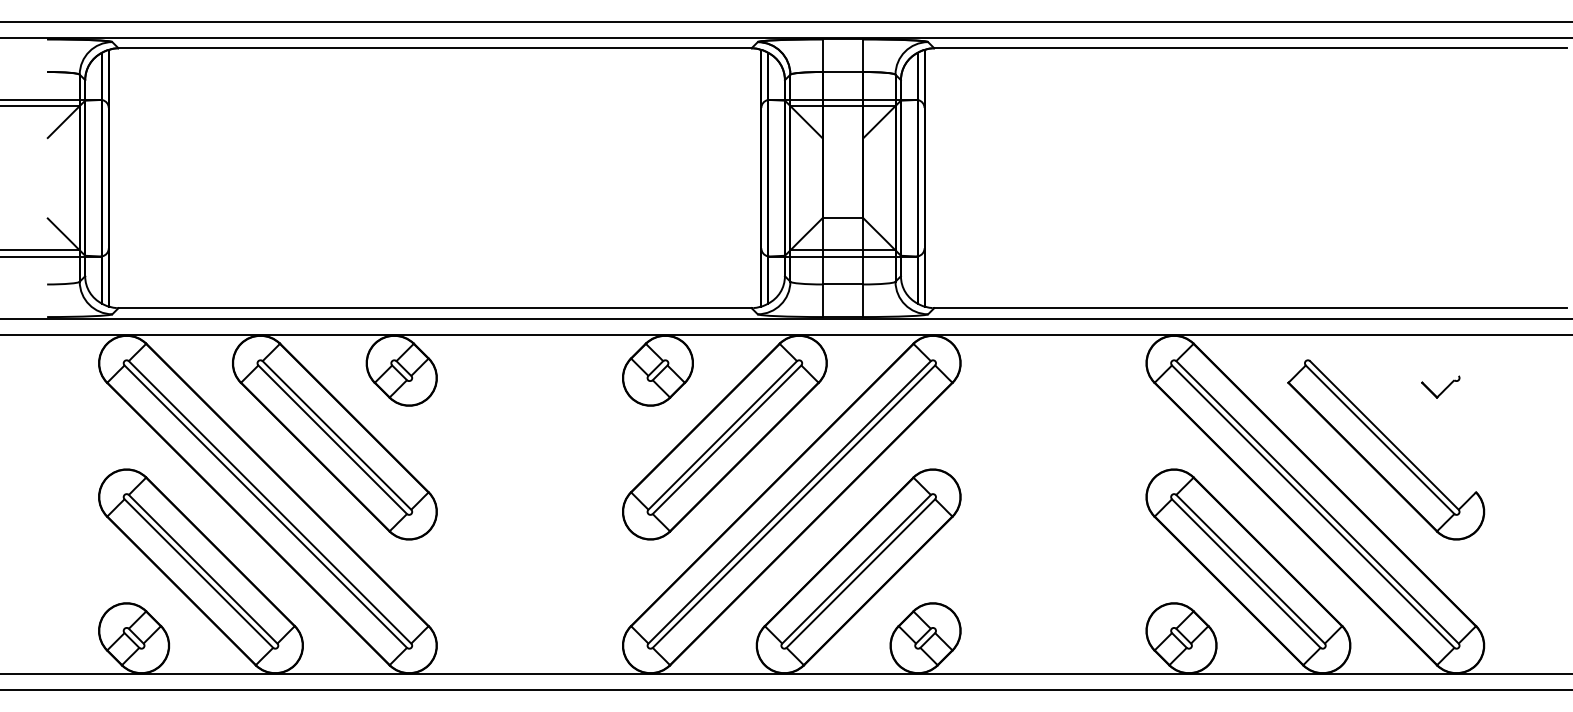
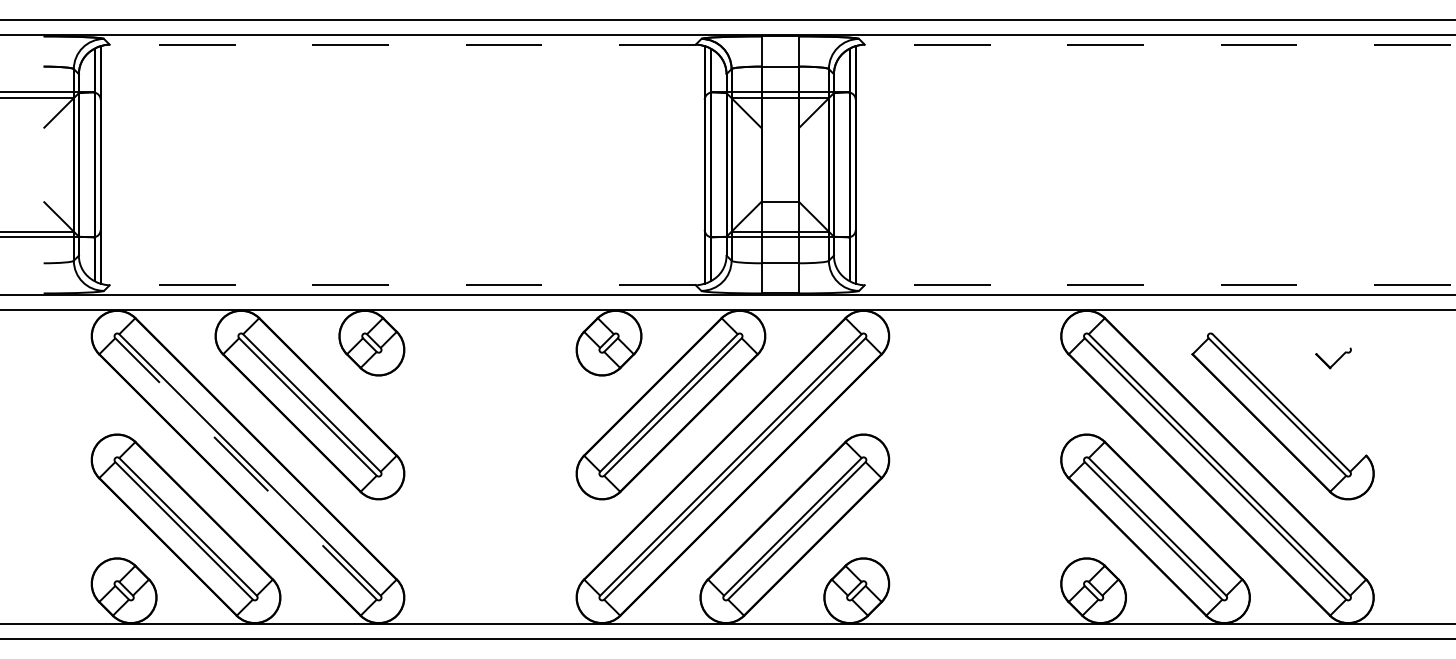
line: (434, 48) -> (402, 44), solid -> dashed
line: (1250, 48) -> (1157, 44), solid -> dashed
line: (434, 308) -> (402, 285), solid -> dashed
line: (1250, 308) -> (1157, 285), solid -> dashed
line: (266, 506) -> (246, 468), solid -> dashed

